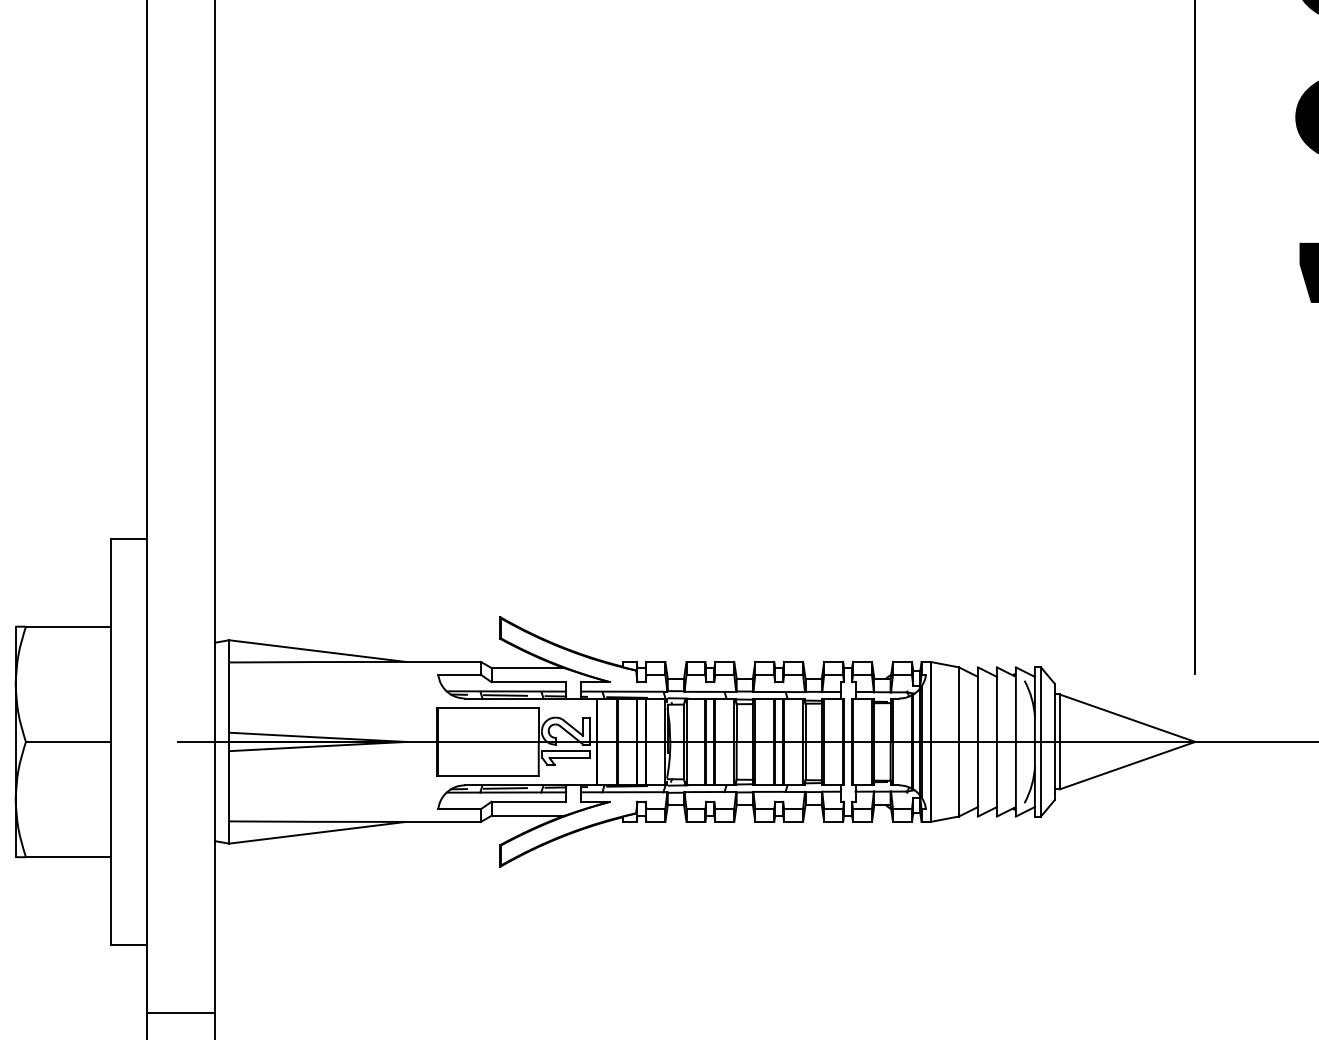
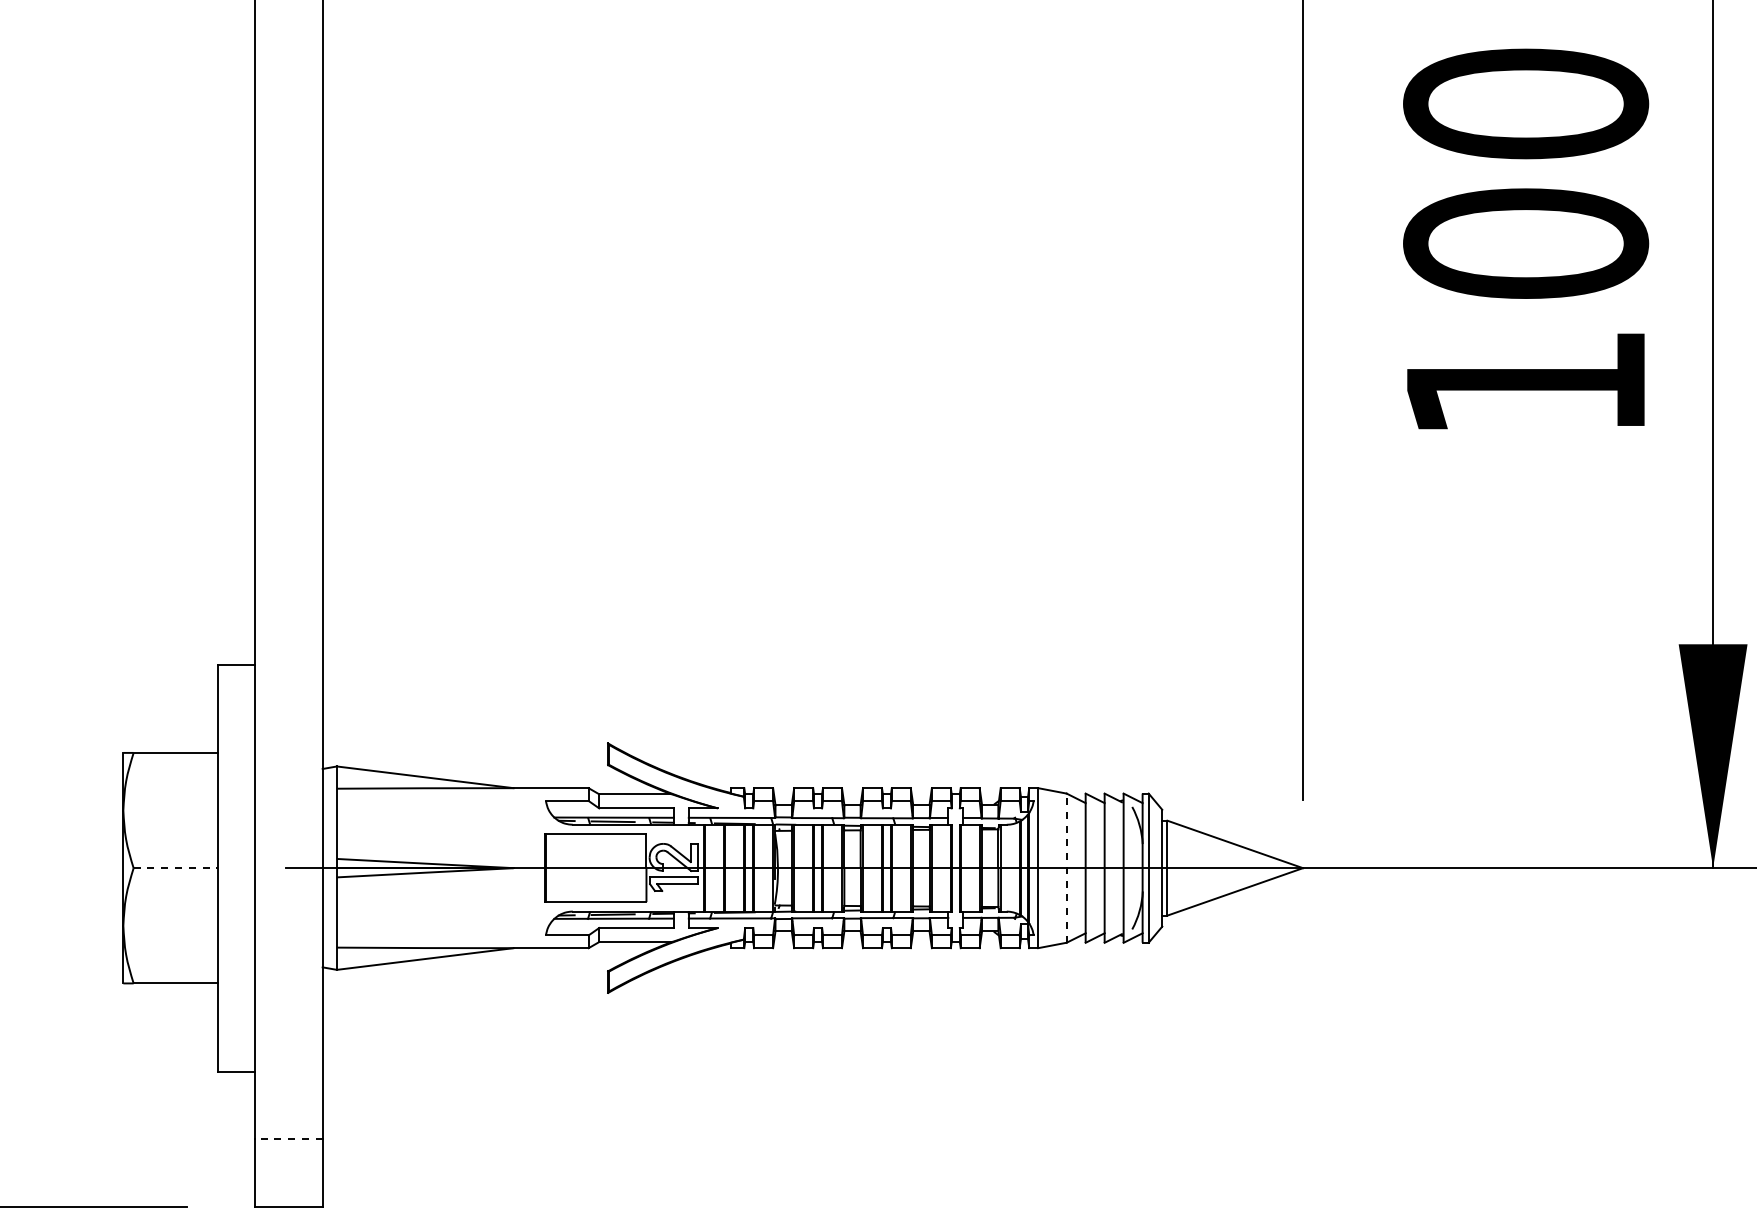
line: (68, 742) -> (176, 868), solid -> dashed
line: (958, 742) -> (1066, 868), solid -> dashed
line: (180, 1013) -> (288, 1139), solid -> dashed

